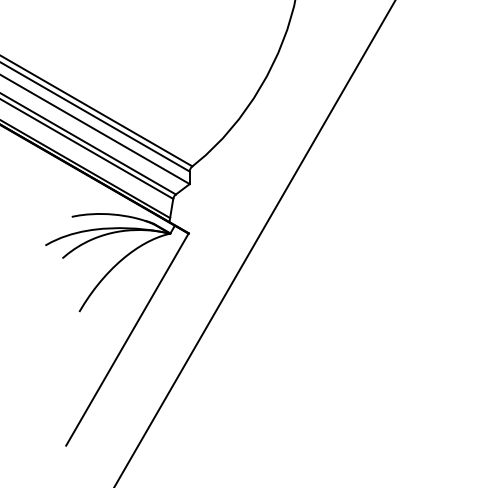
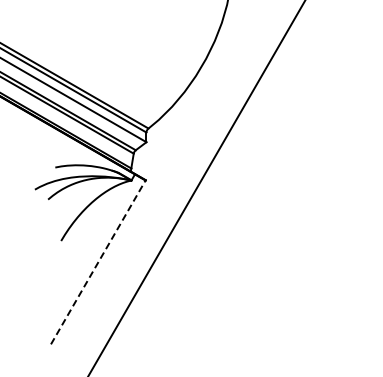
line: (127, 339) -> (98, 262), solid -> dashed

